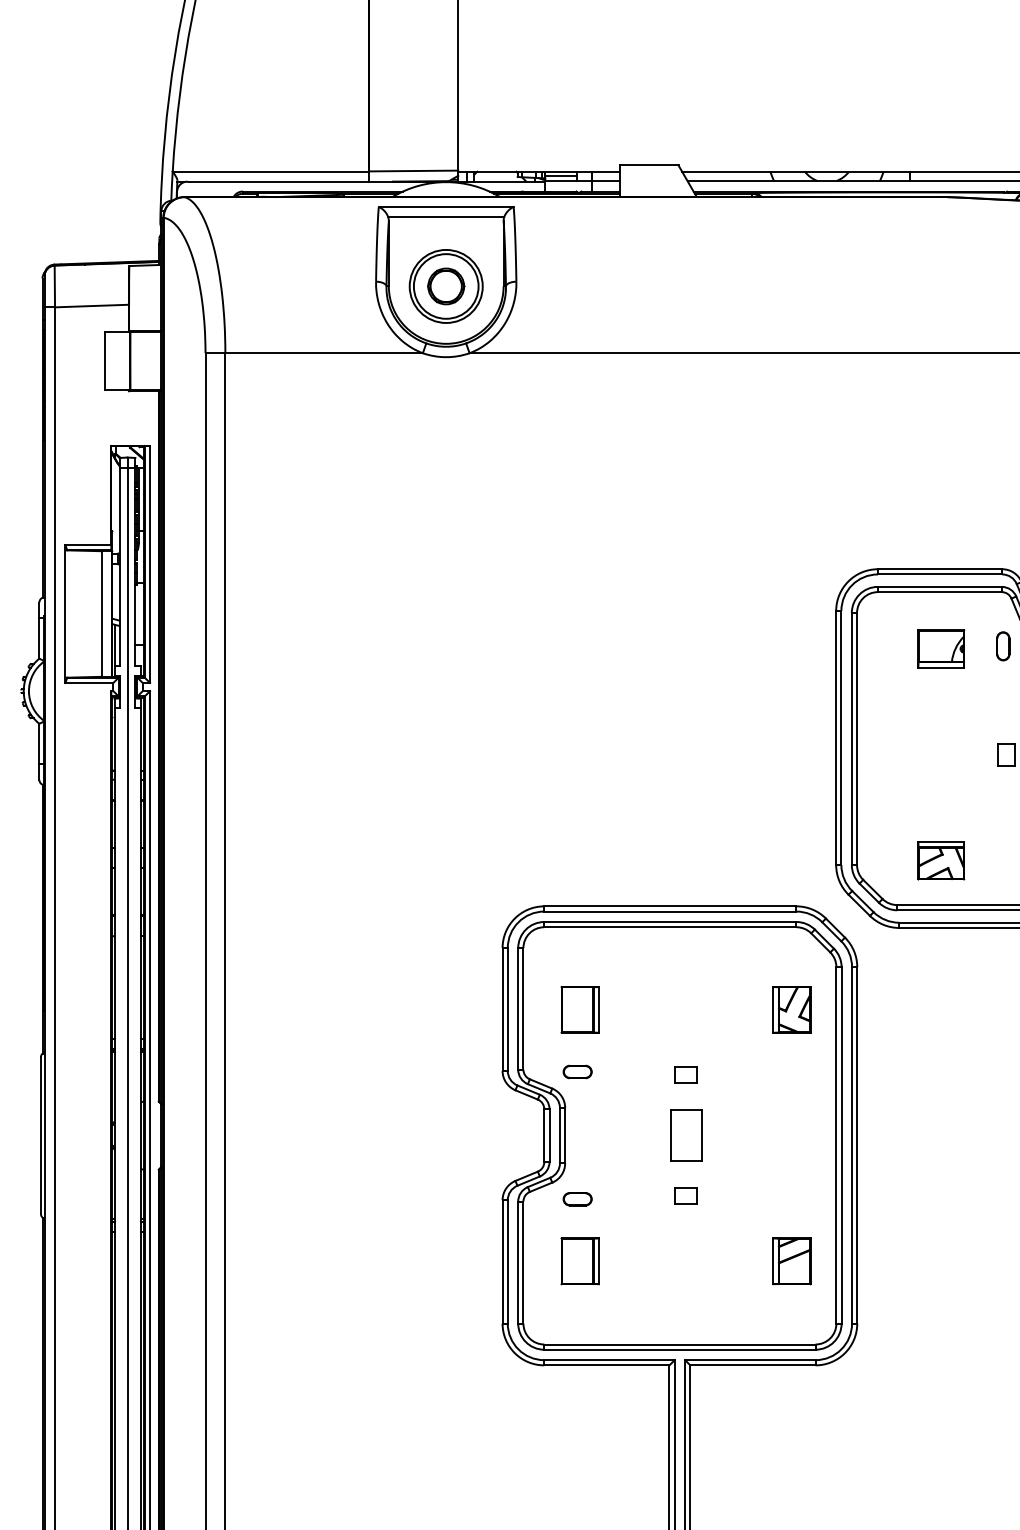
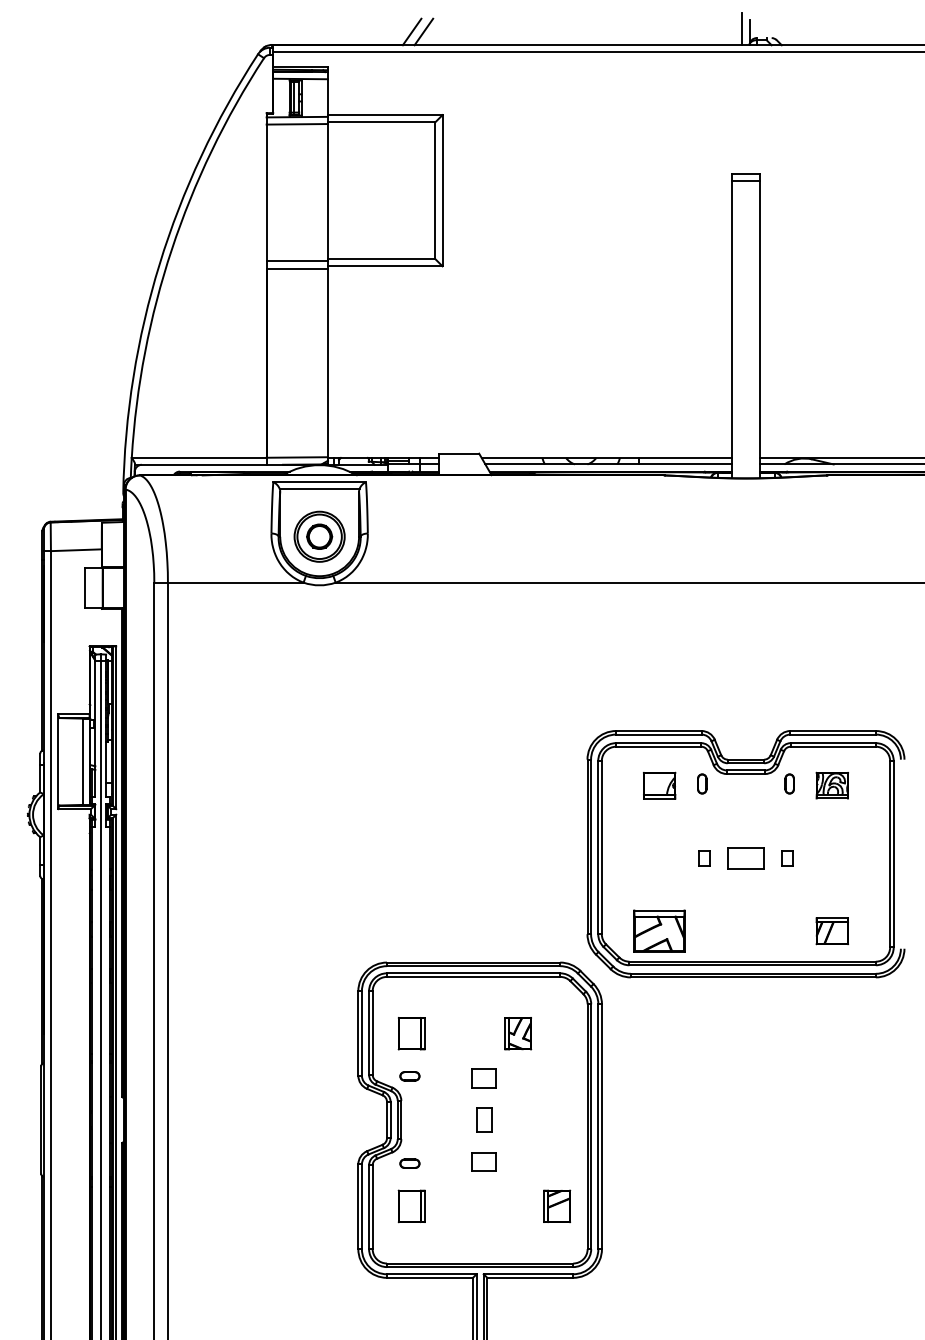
part: (941, 861) -> (659, 931), size x1.6
part: (792, 1009) -> (518, 1033), moved
part: (686, 1075) -> (484, 1078), size x1.6
part: (686, 1134) -> (484, 1119), size x0.7
part: (686, 1195) -> (484, 1161), size x1.6

